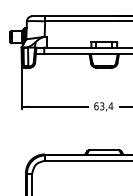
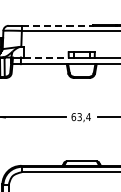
line: (80, 16) -> (57, 26), solid -> dashed
line: (69, 47) -> (46, 57), solid -> dashed

